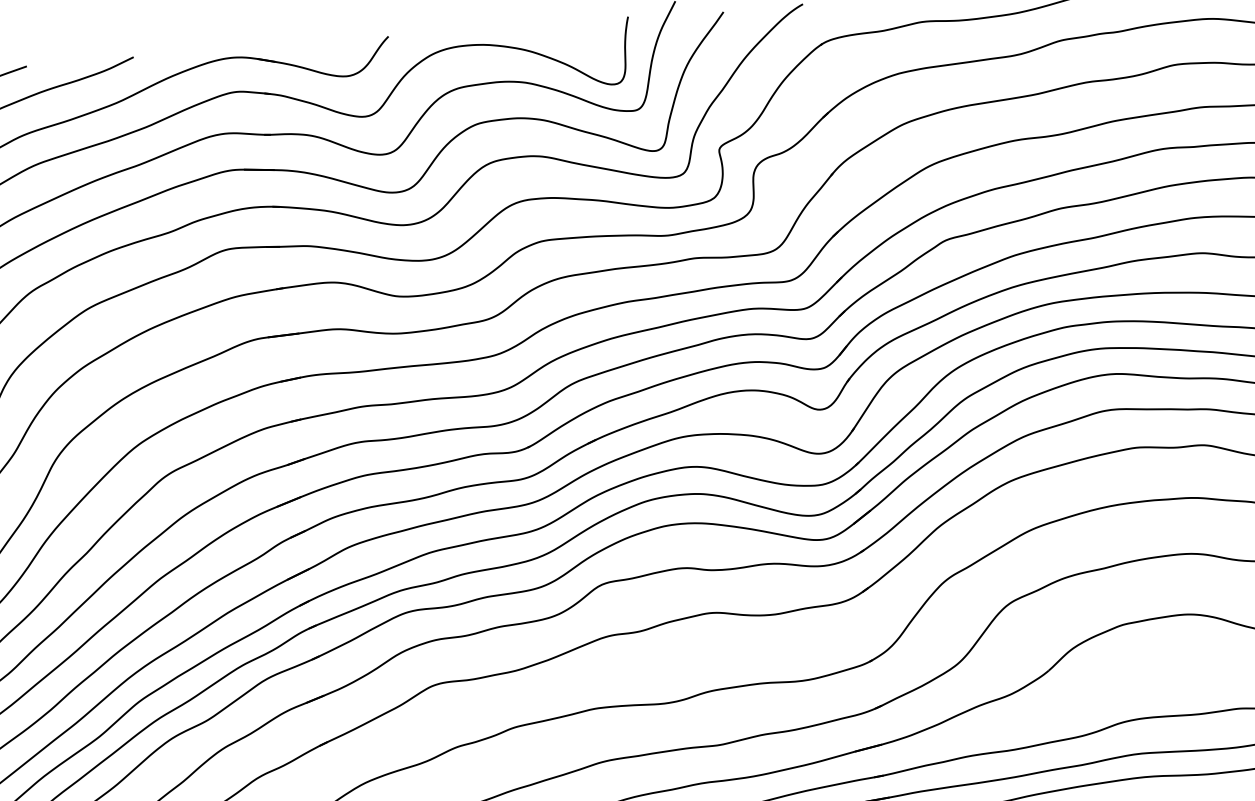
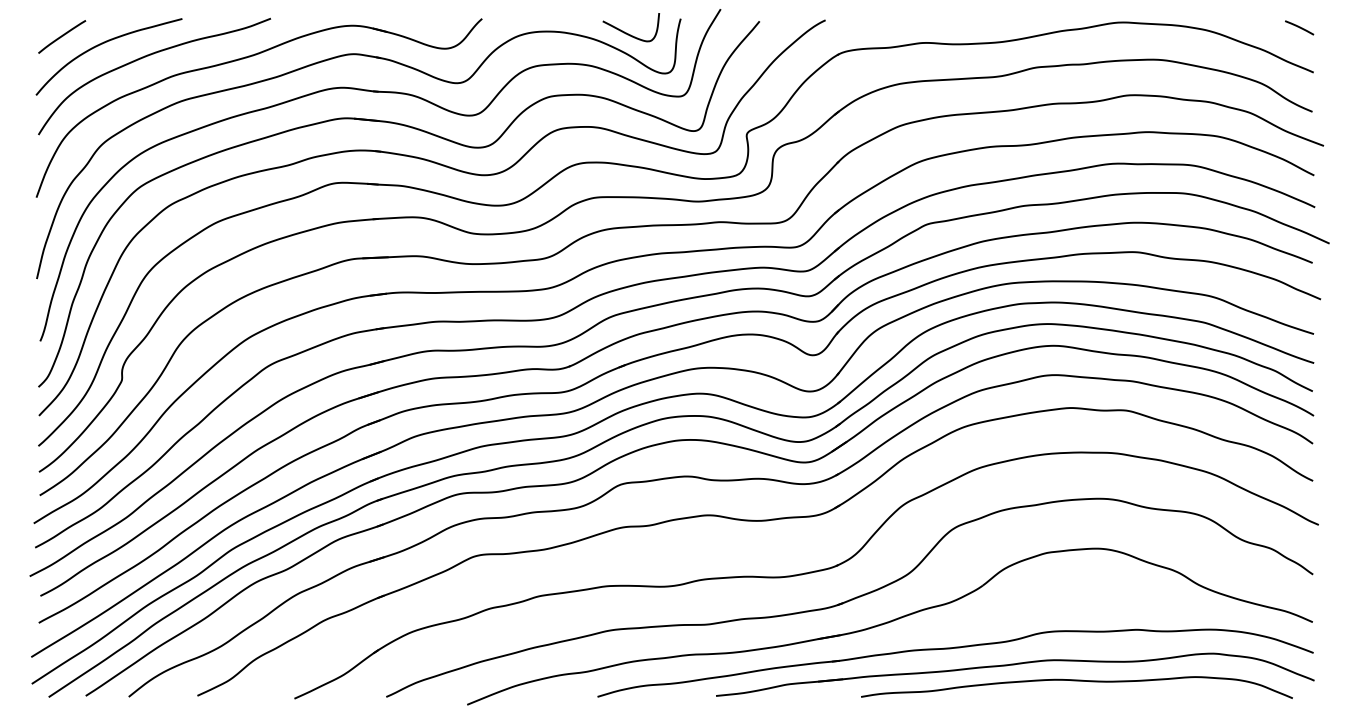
curve: (566, 39) -> (628, 33), added

